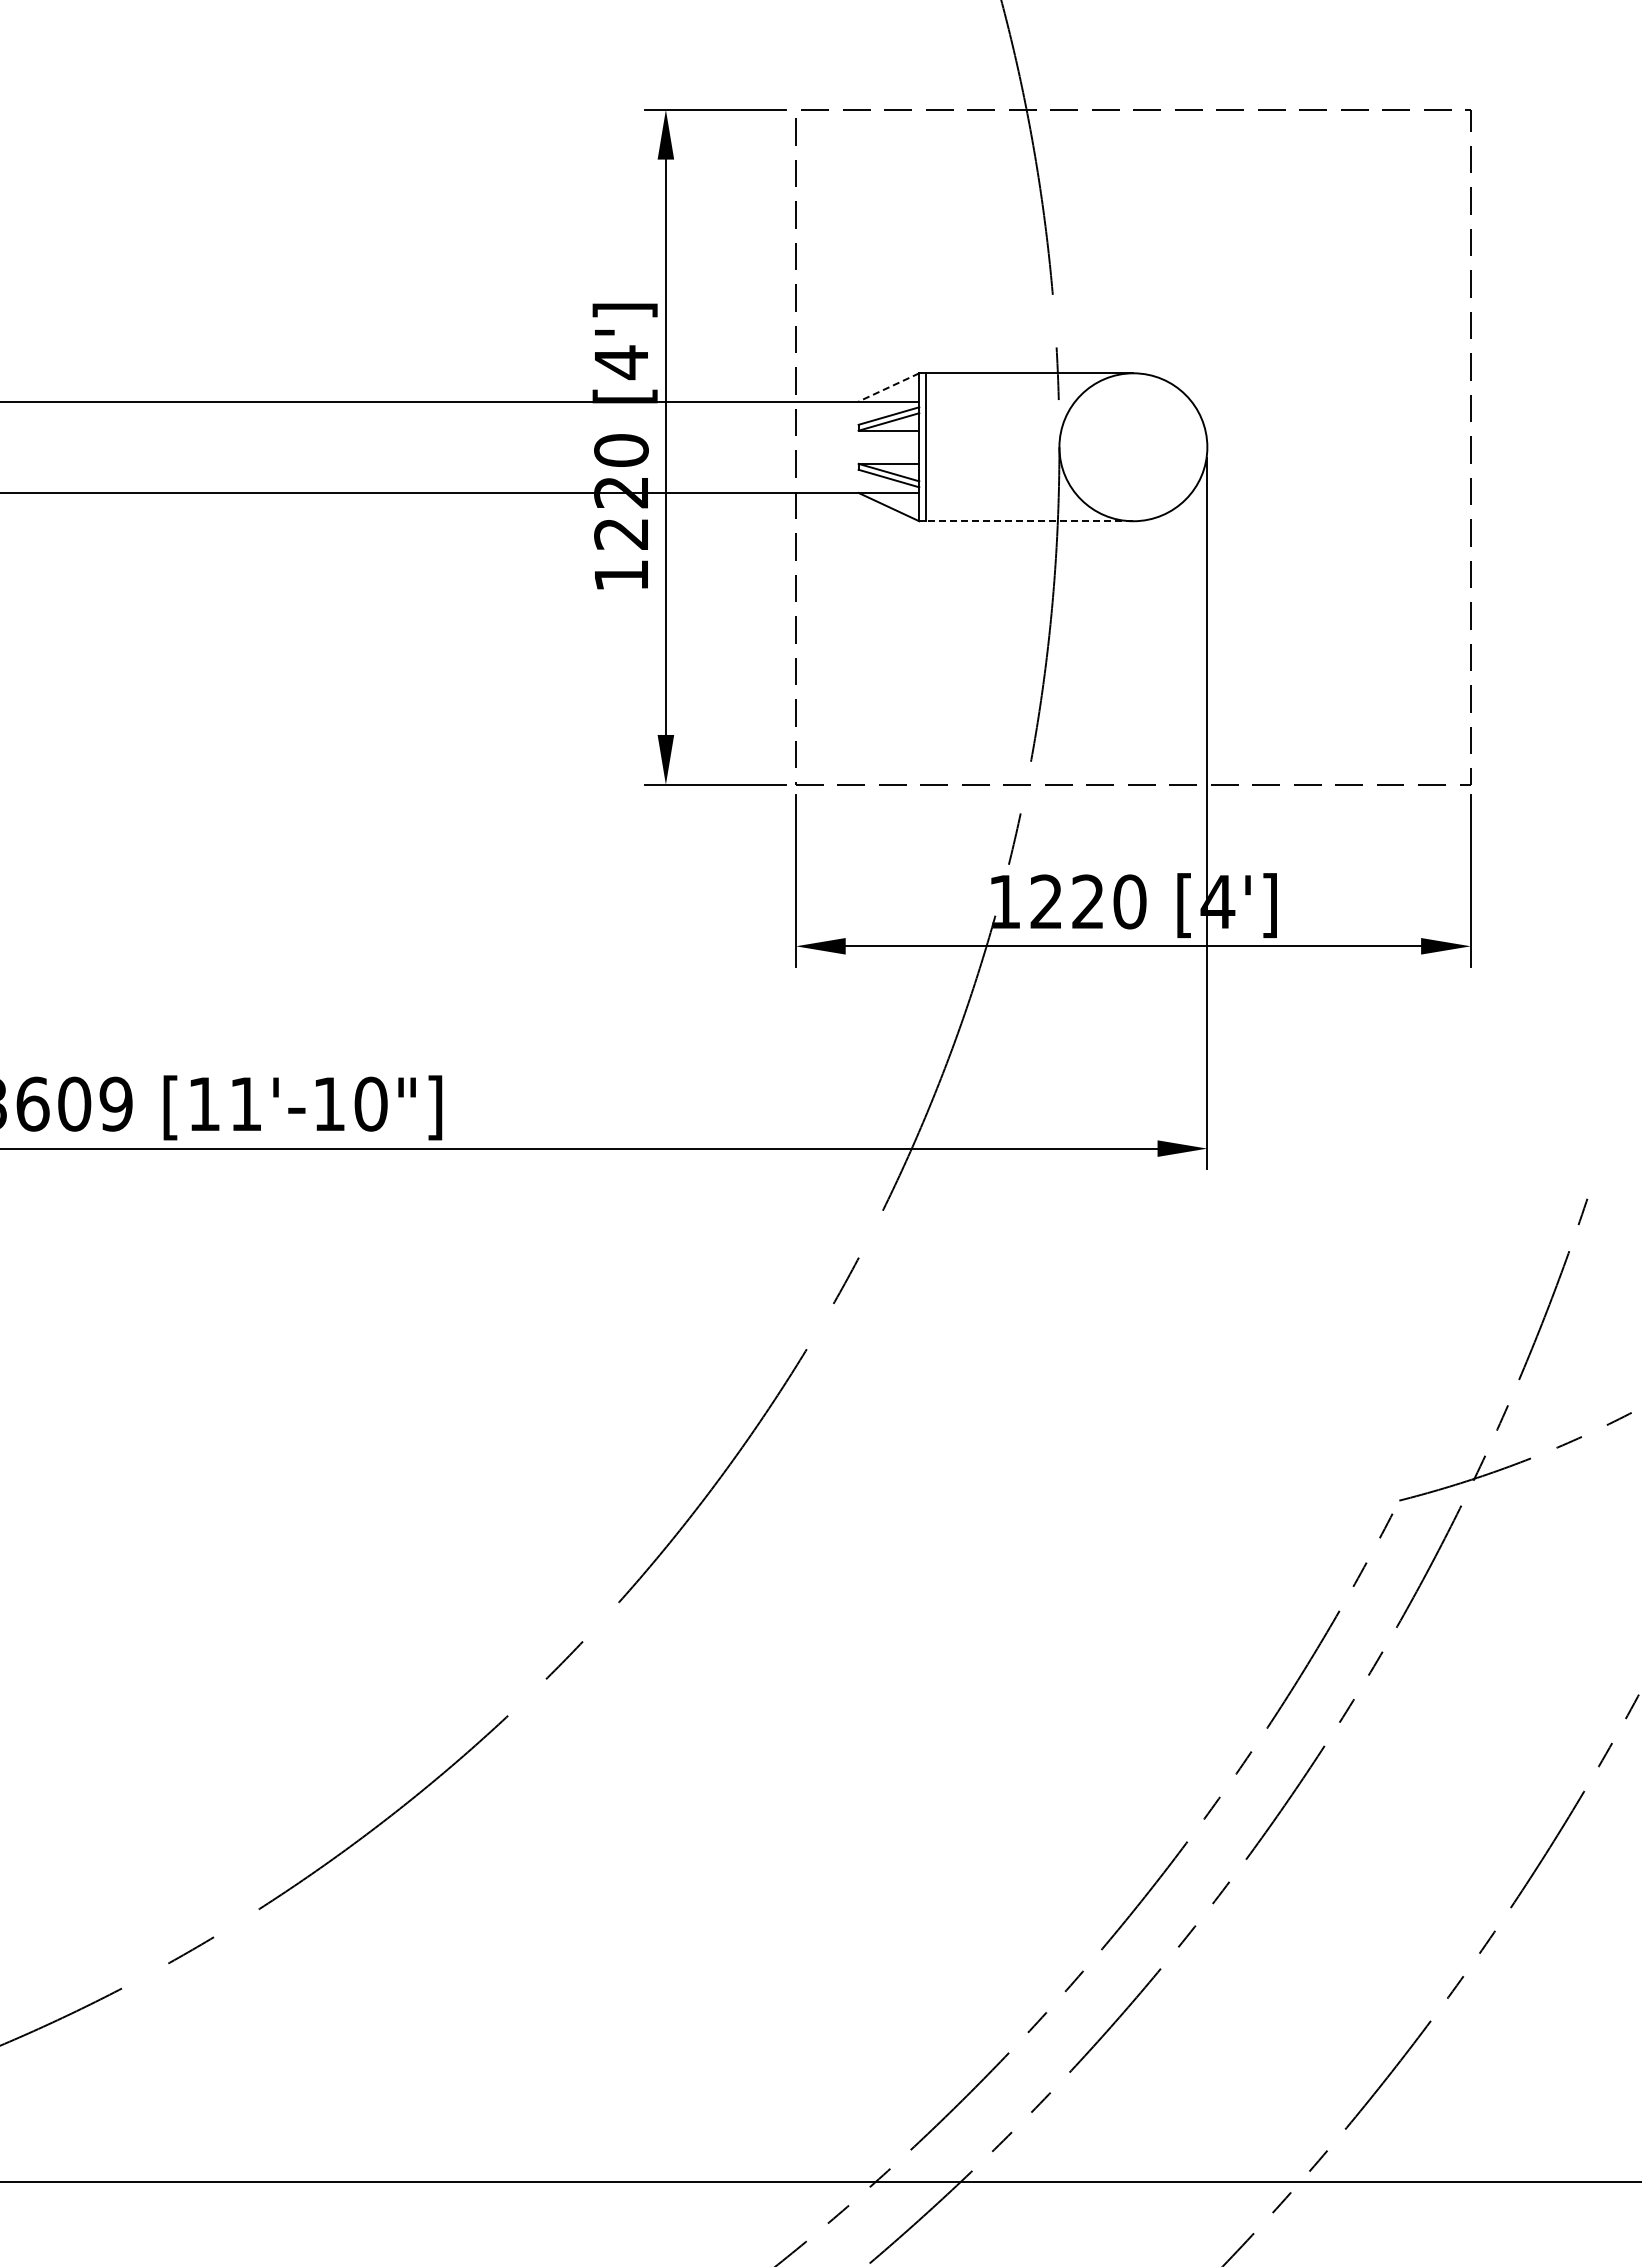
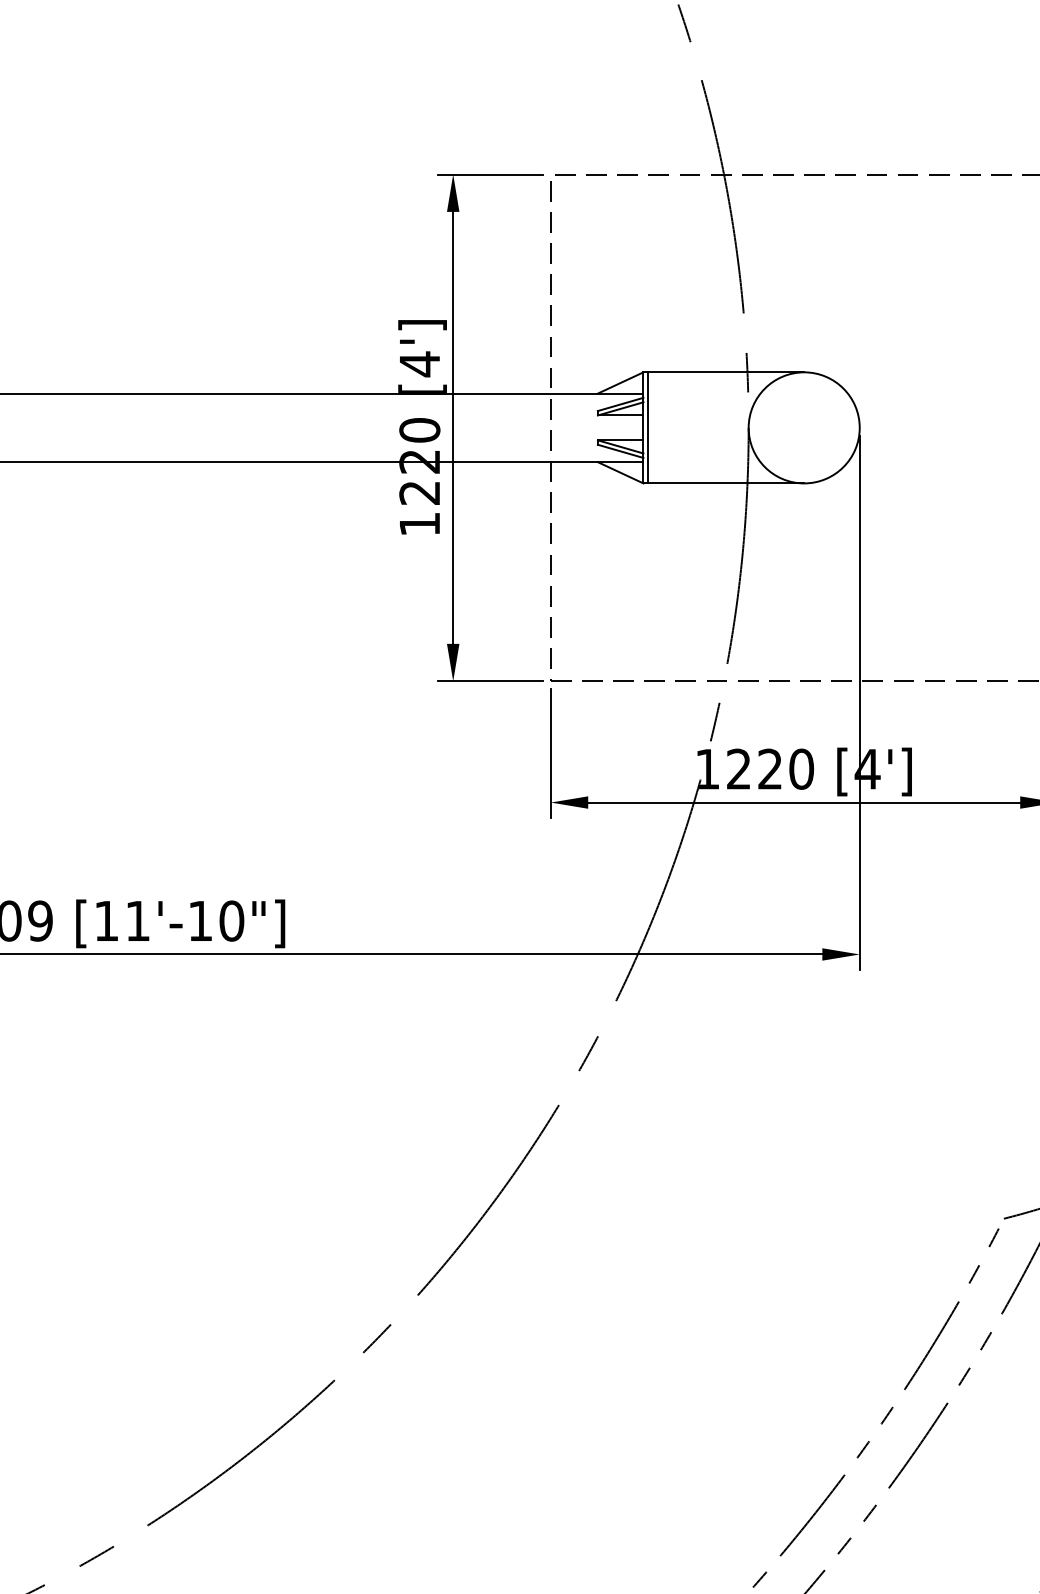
line: (888, 387) -> (620, 383), dashed -> solid
line: (1029, 521) -> (726, 483), dashed -> solid

